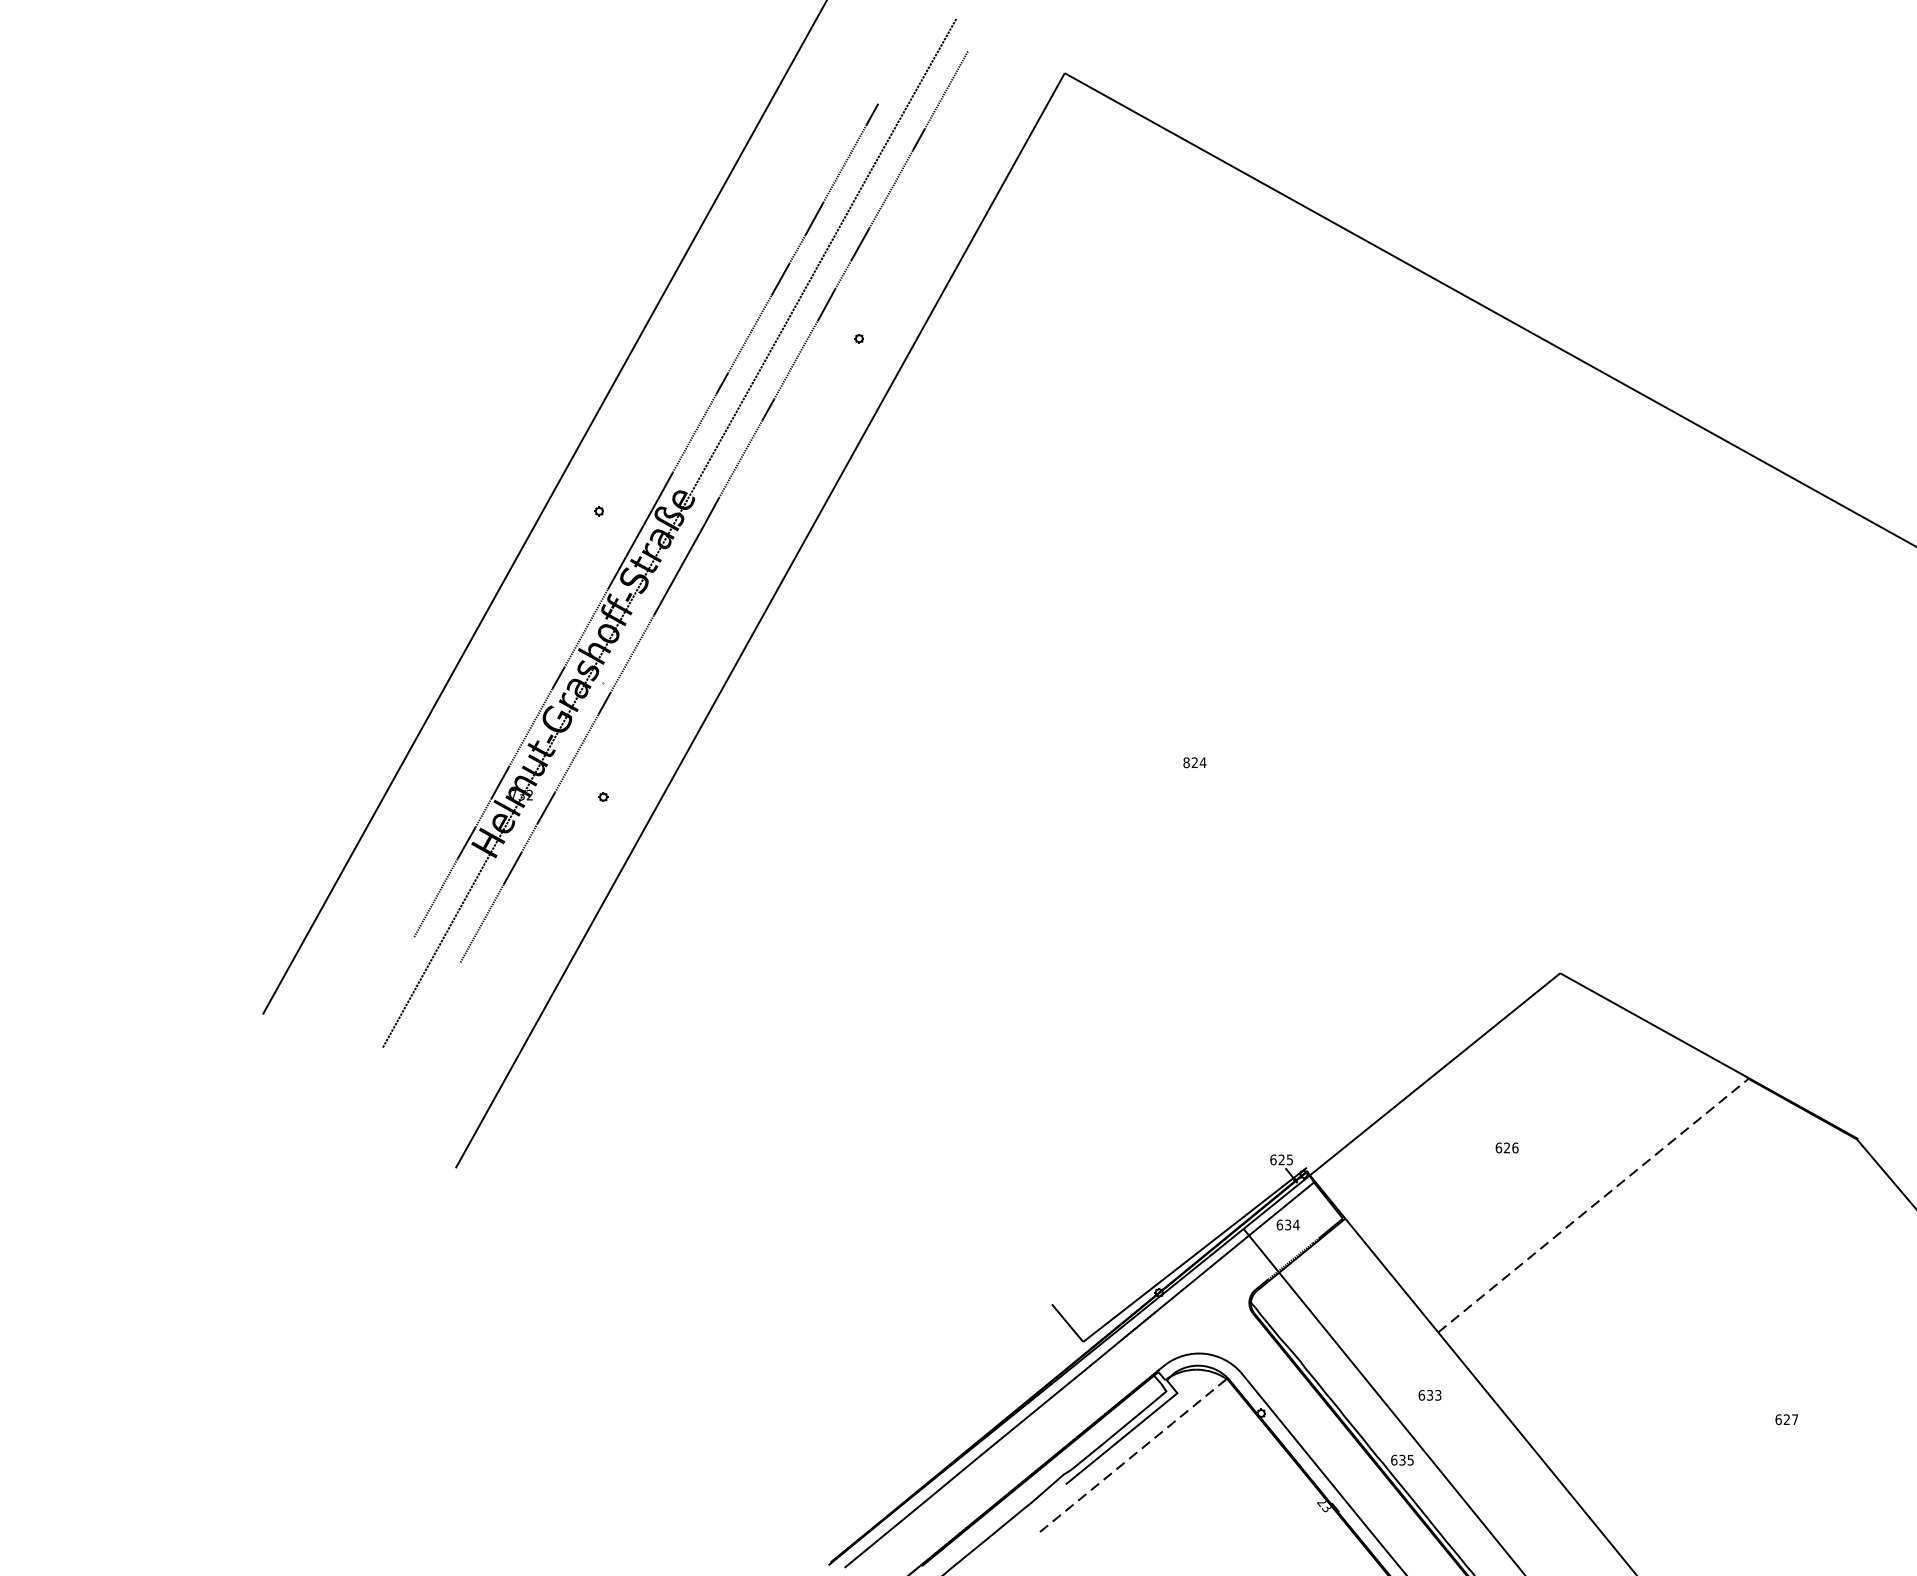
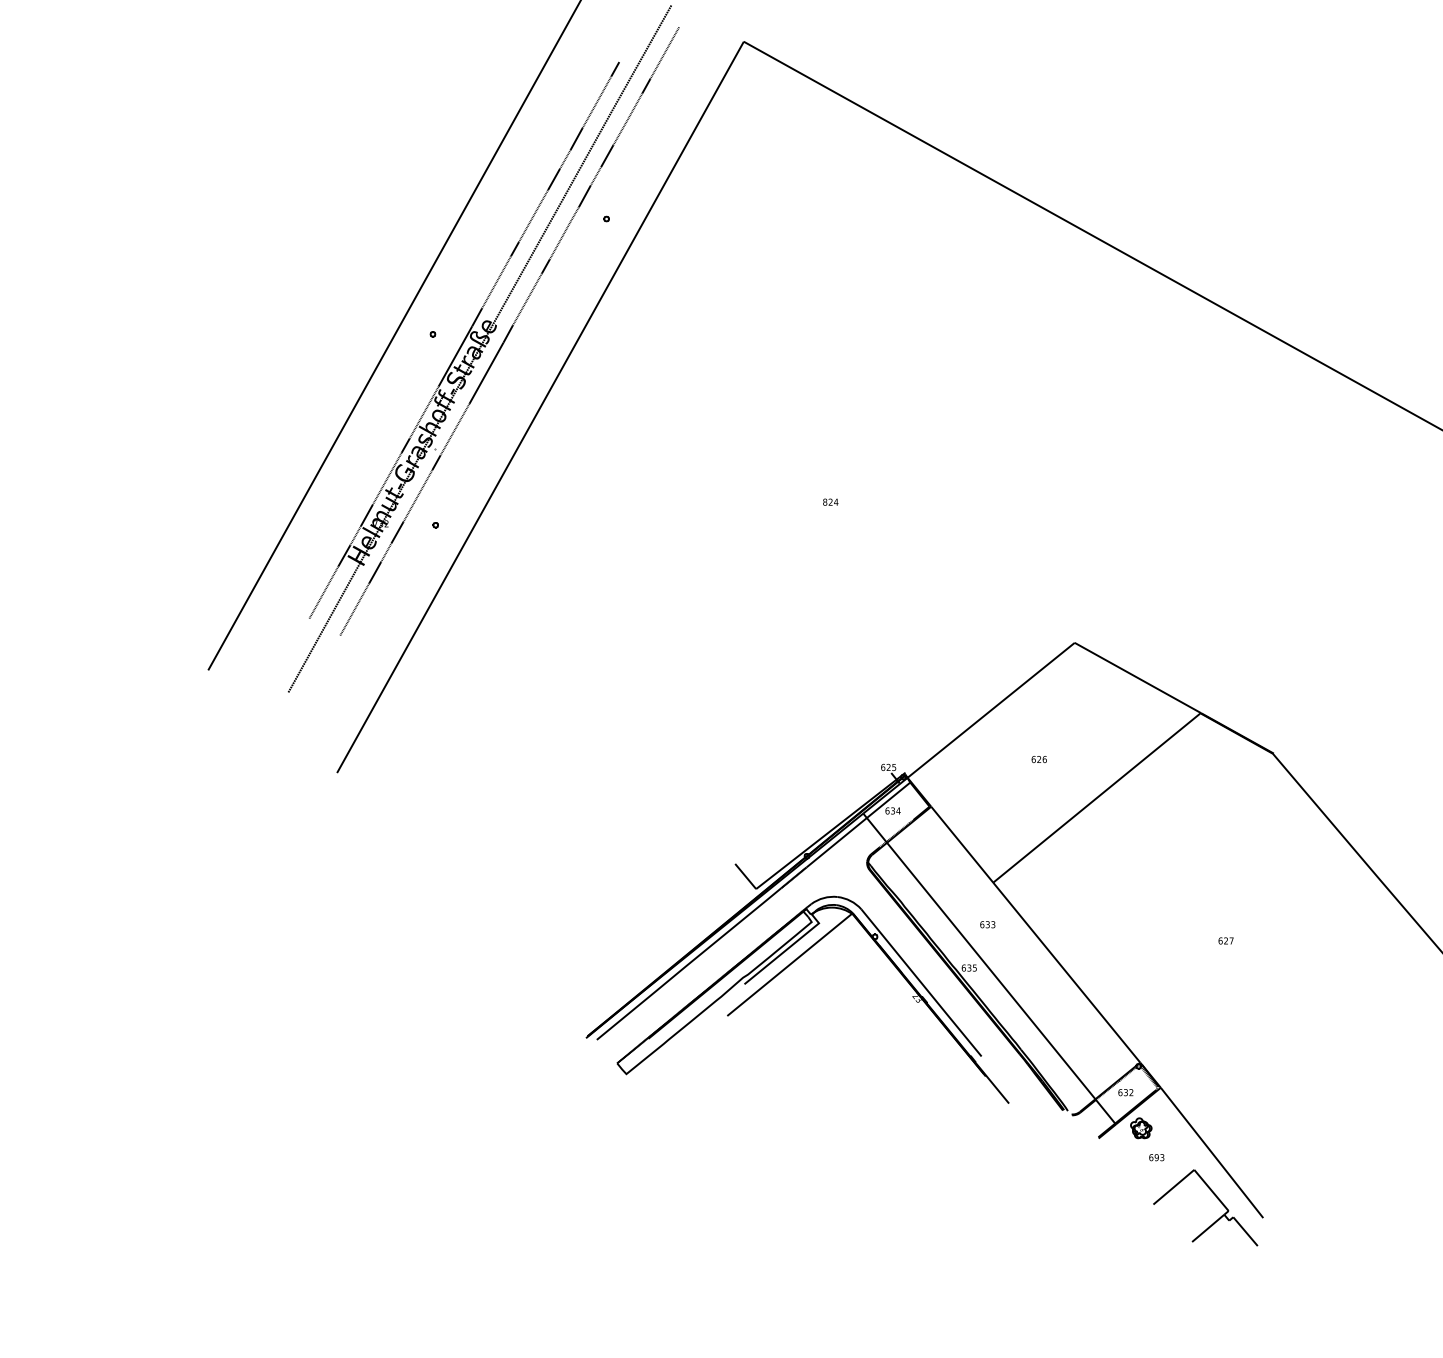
line: (1594, 1204) -> (1097, 797), dashed -> solid
line: (1134, 1454) -> (790, 964), dashed -> solid

